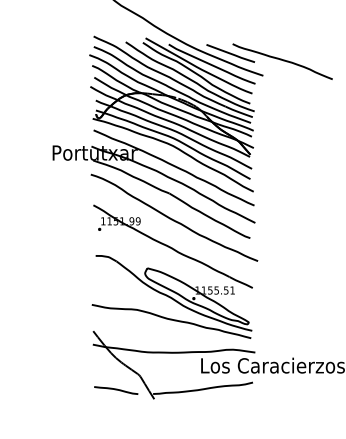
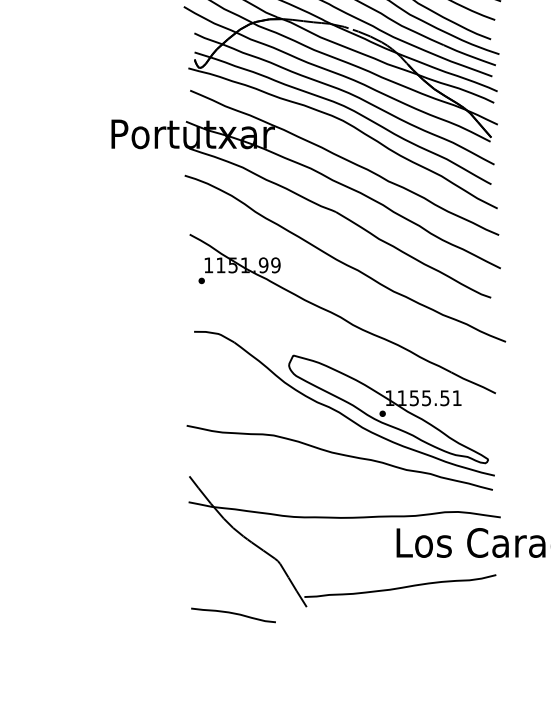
curve: (116, 390) -> (234, 615), moved

